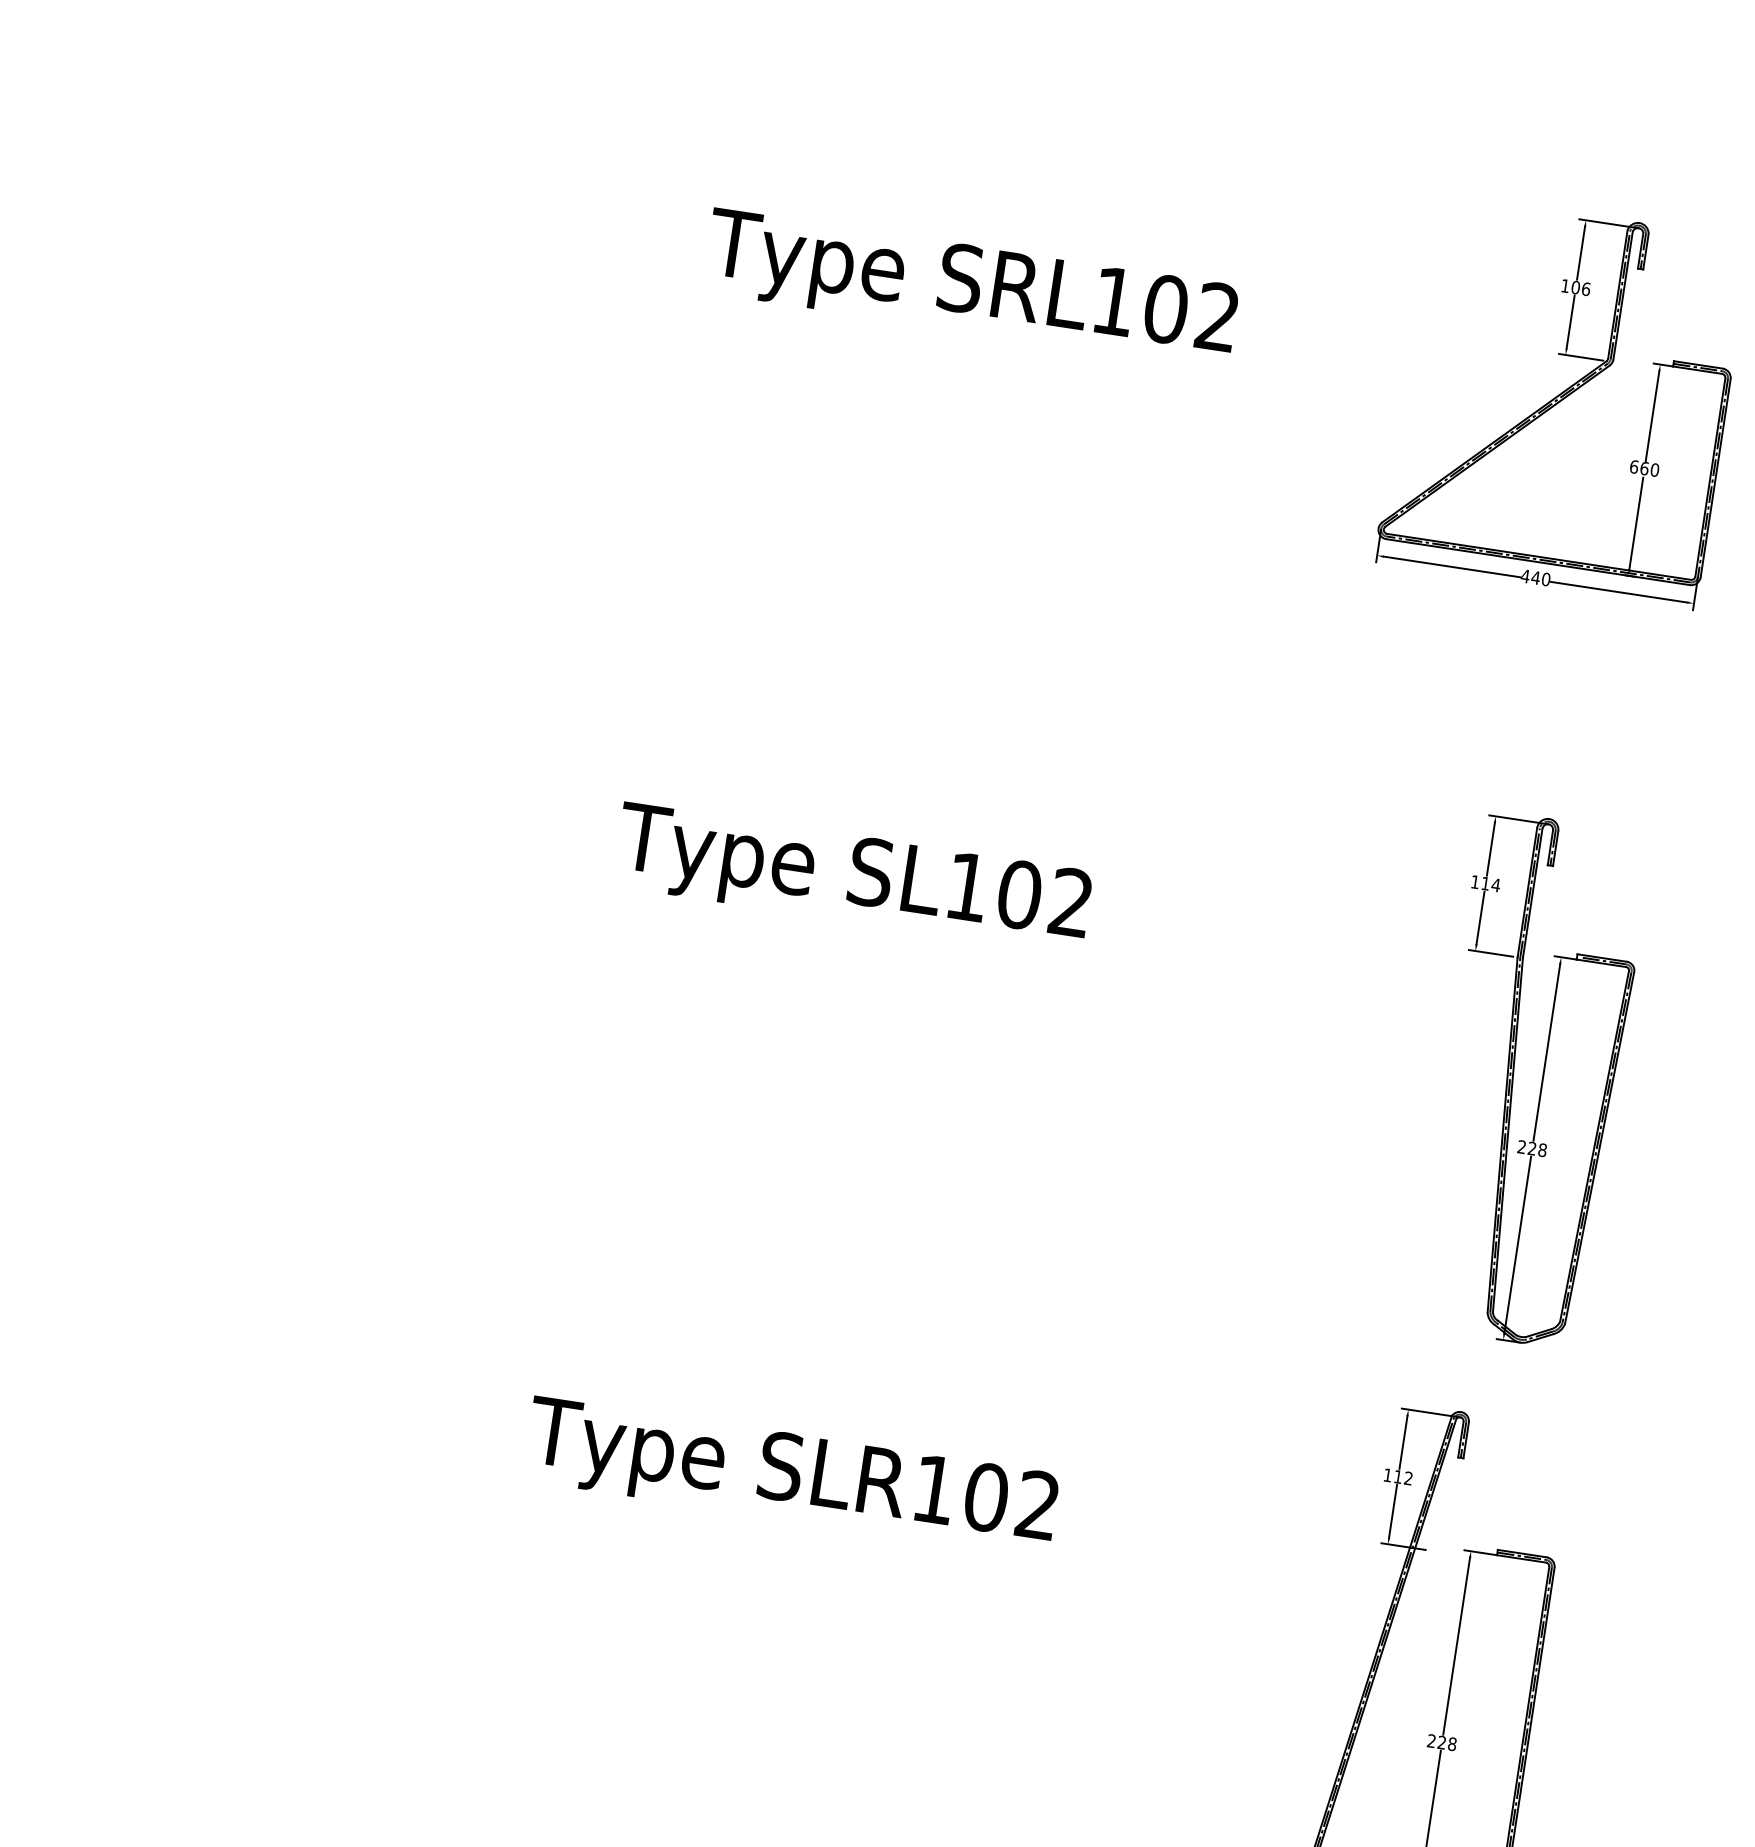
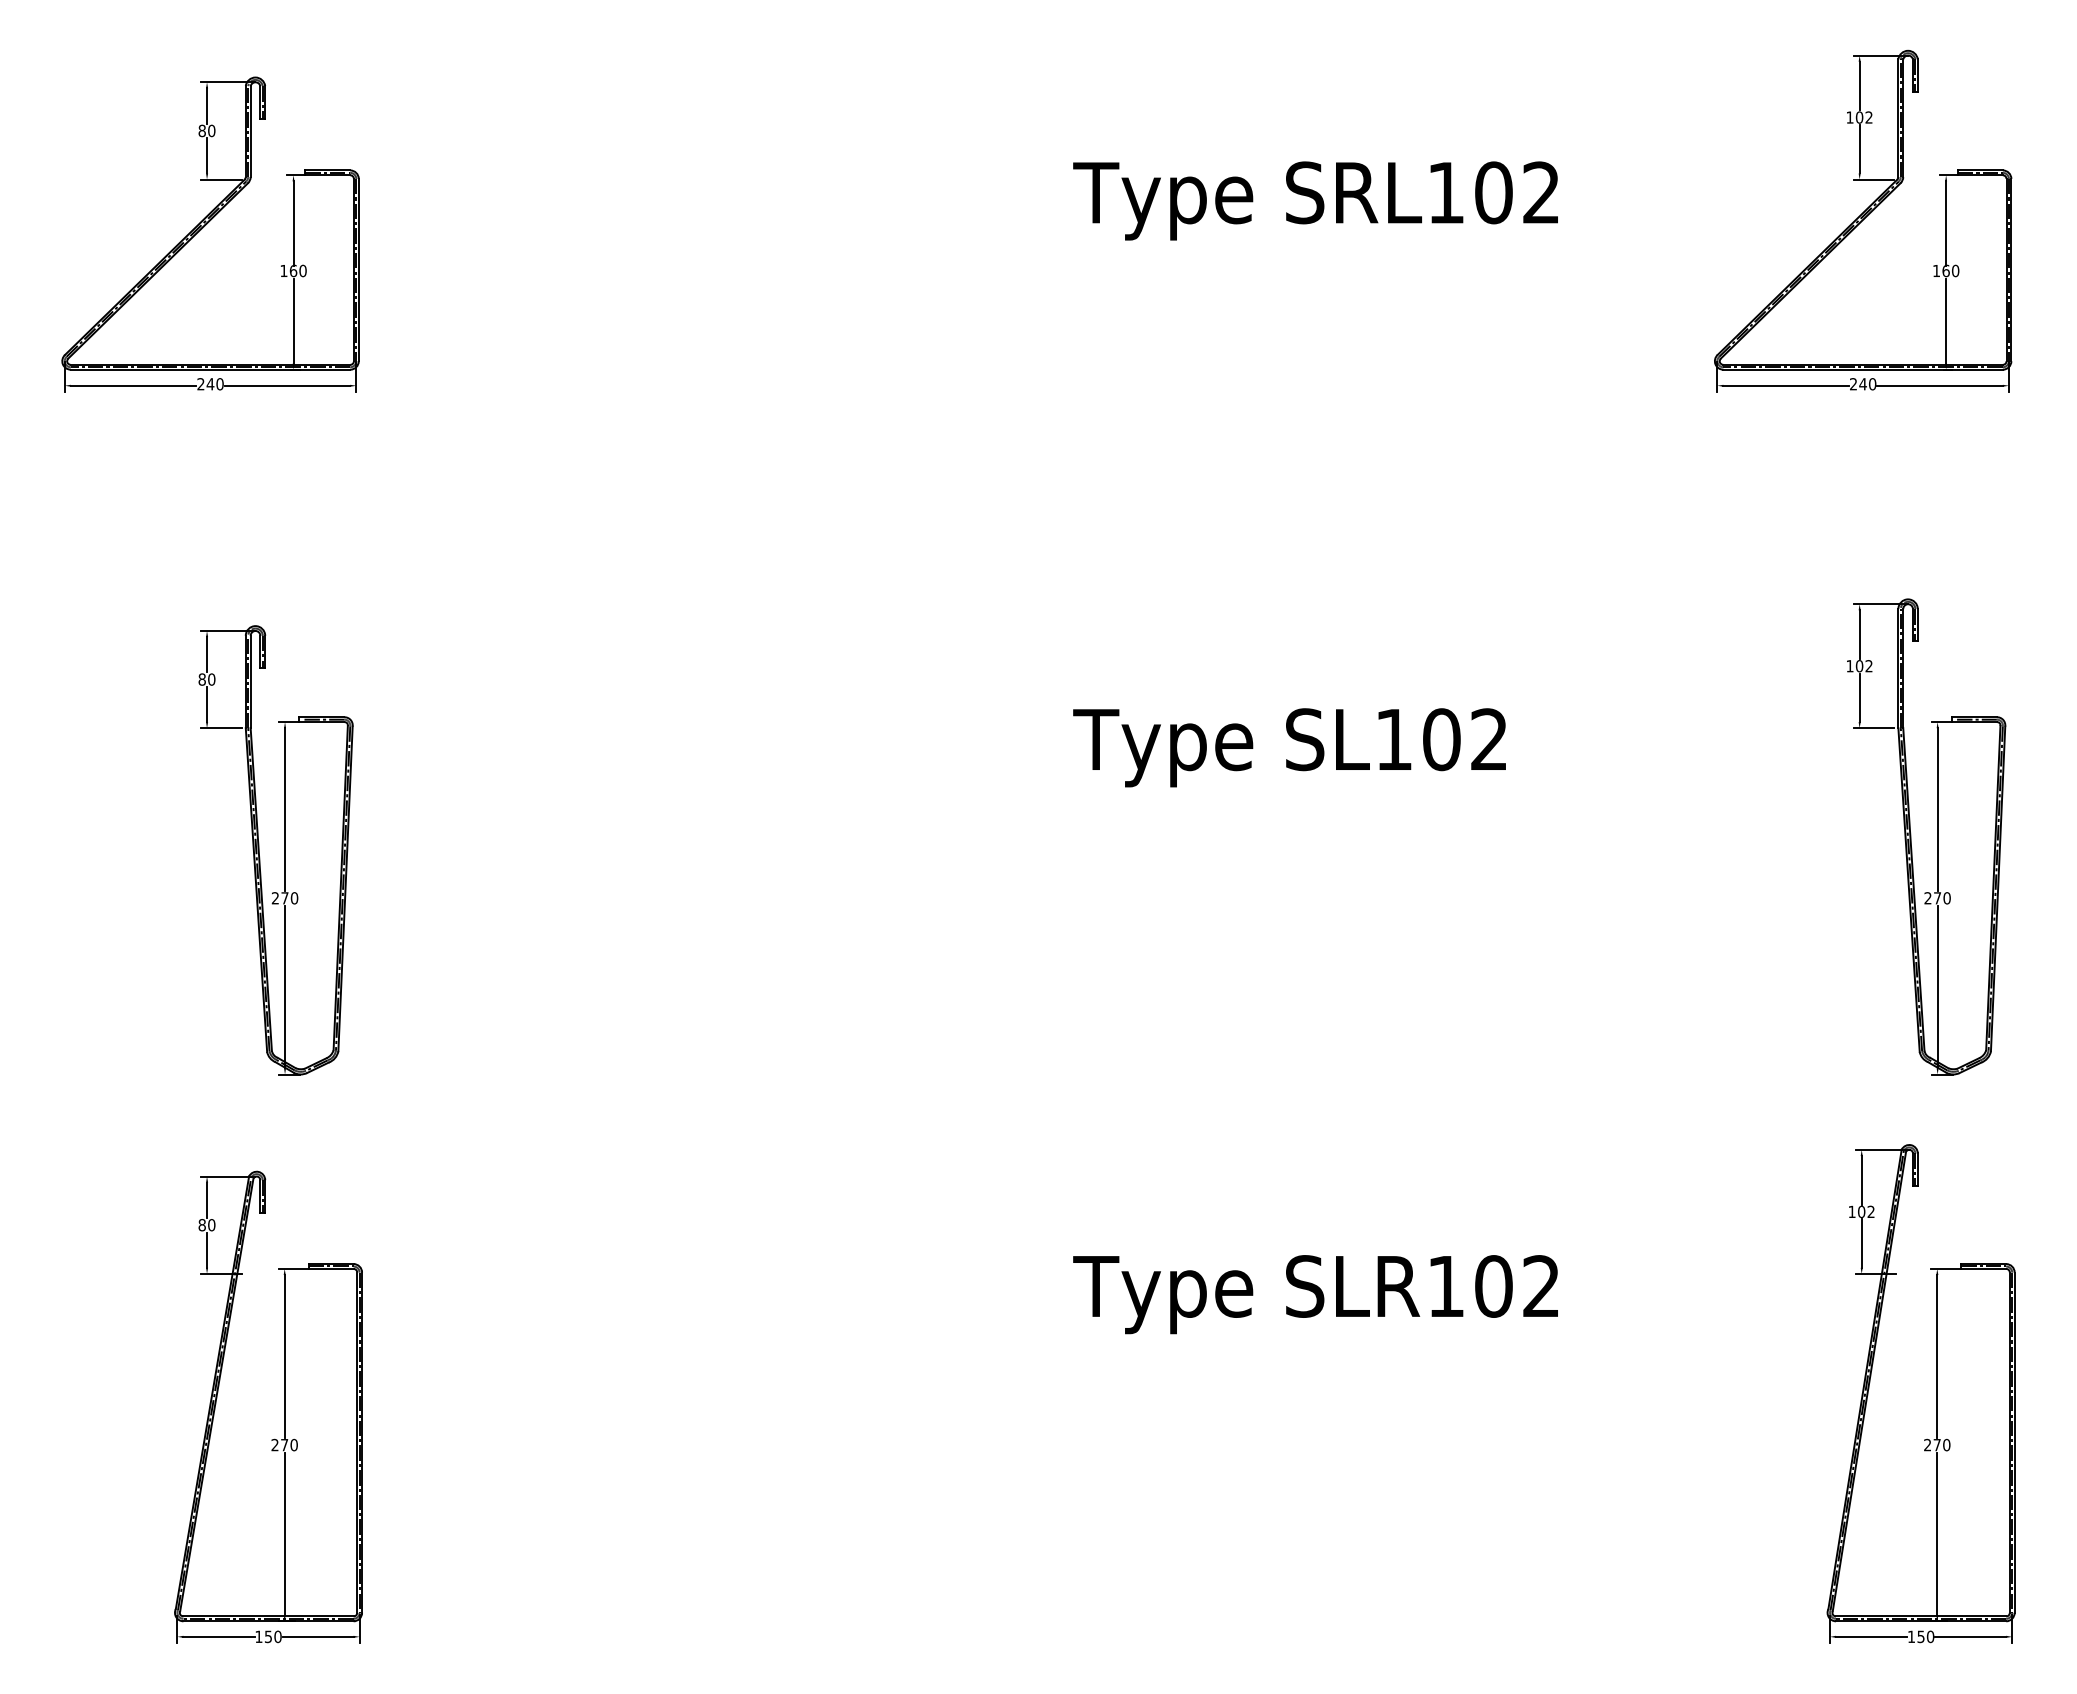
text: (1585, 289) -> (1868, 117), 106 -> 102
text: (1634, 466) -> (1936, 270), 660 -> 160
text: (1525, 576) -> (1853, 384), 440 -> 240
text: (1489, 884) -> (1863, 666), 114 -> 102
text: (1537, 1149) -> (1942, 898), 228 -> 270
text: (1398, 1476) -> (1861, 1211), 112 -> 102
text: (1446, 1743) -> (1941, 1445), 228 -> 270

